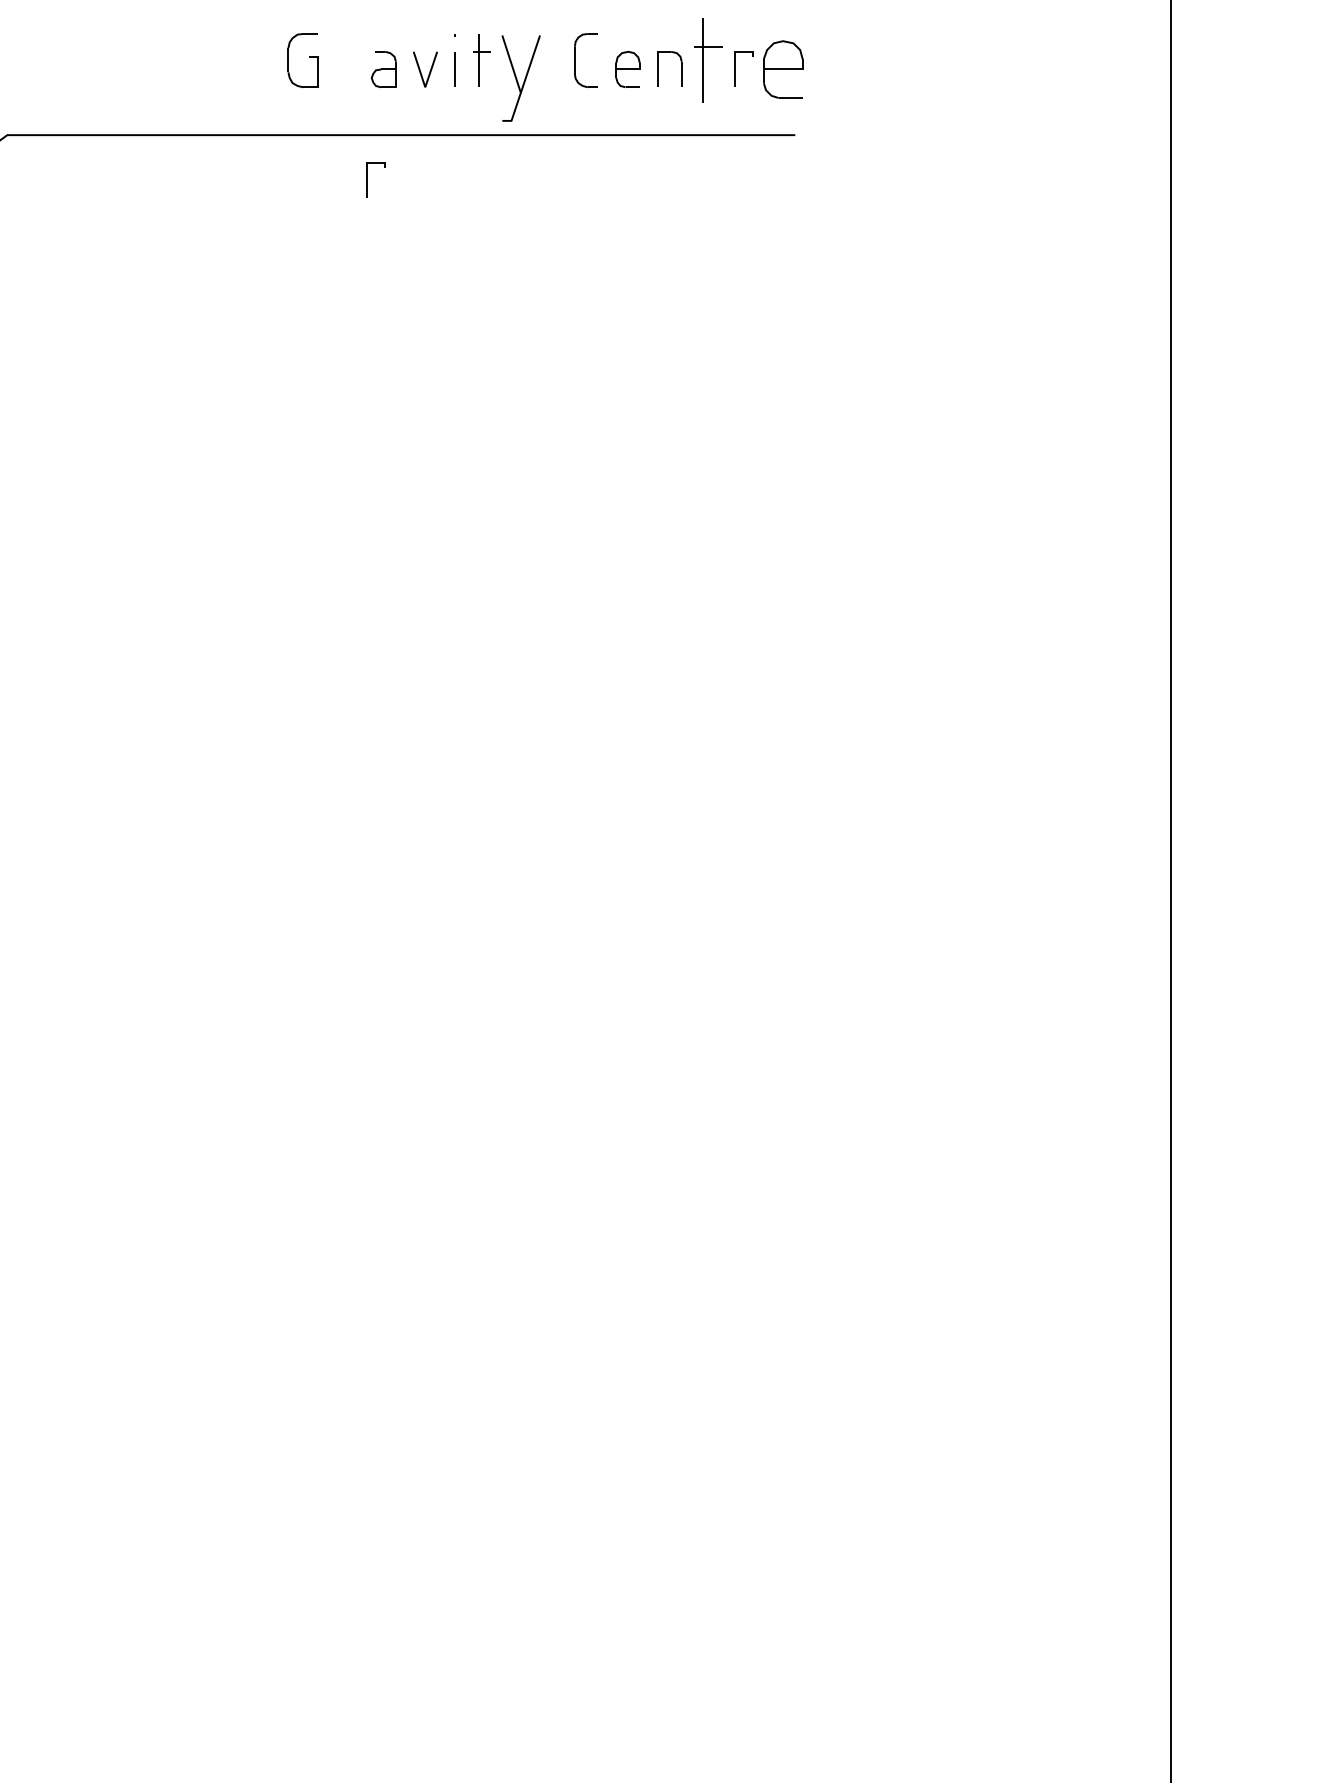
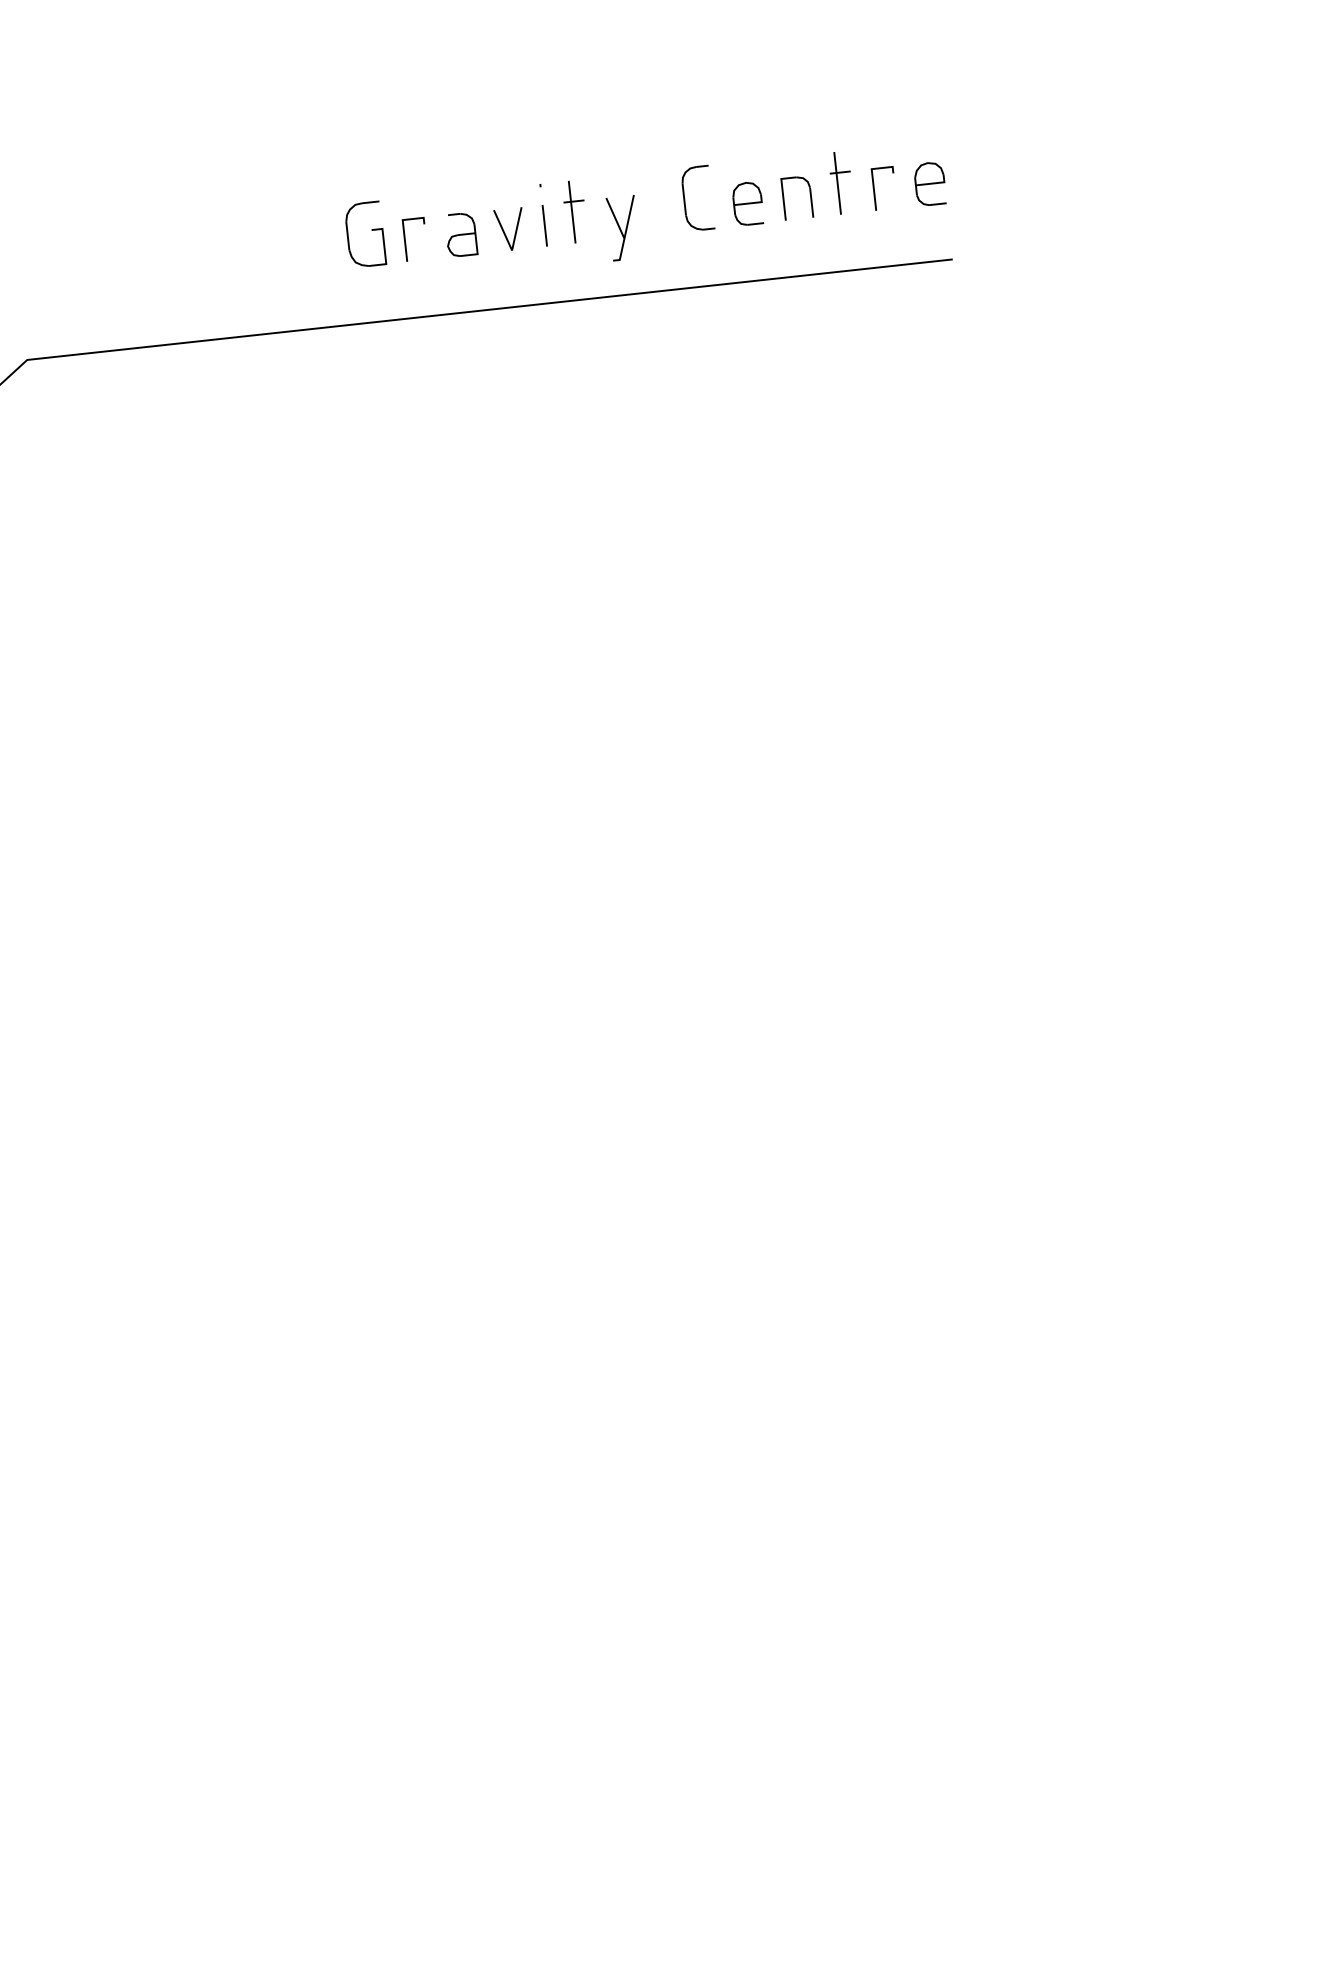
part: (708, 60) -> (841, 182), size x0.62
part: (782, 69) -> (929, 183), size x0.62
part: (520, 78) -> (622, 227), size x0.62
line: (367, 179) -> (405, 239), moved

